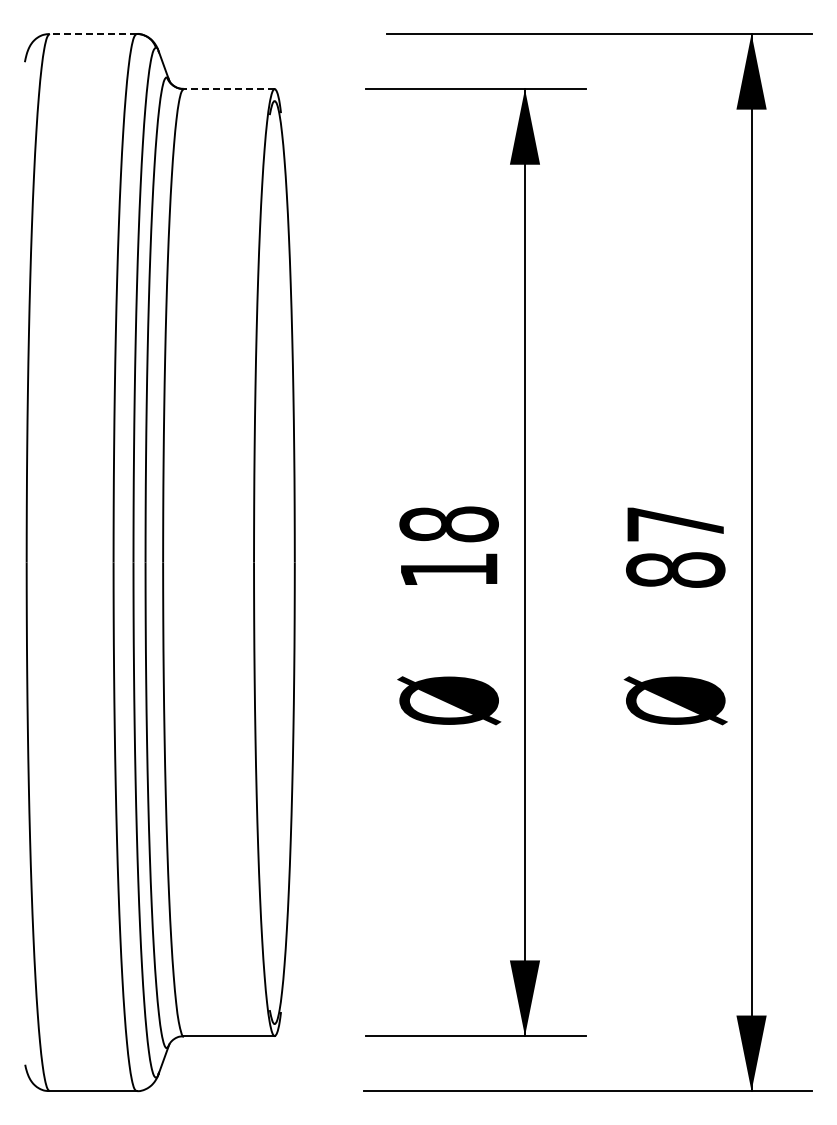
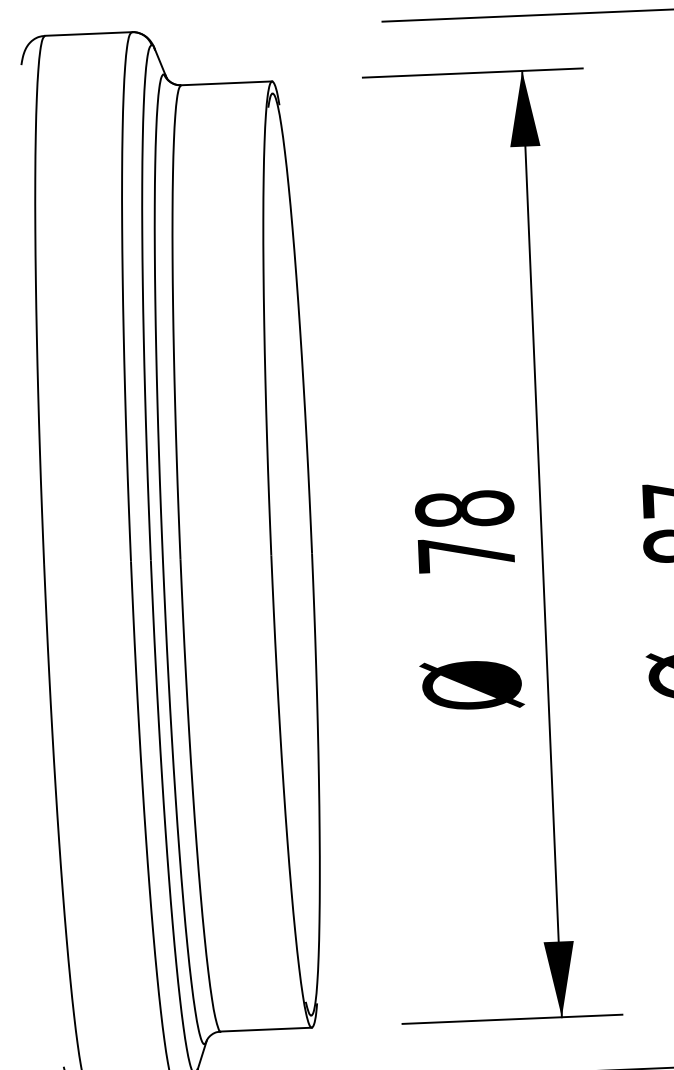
line: (92, 33) -> (87, 33), dashed -> solid
line: (228, 89) -> (225, 83), dashed -> solid
text: (449, 569) -> (466, 554), 18 -> 78

